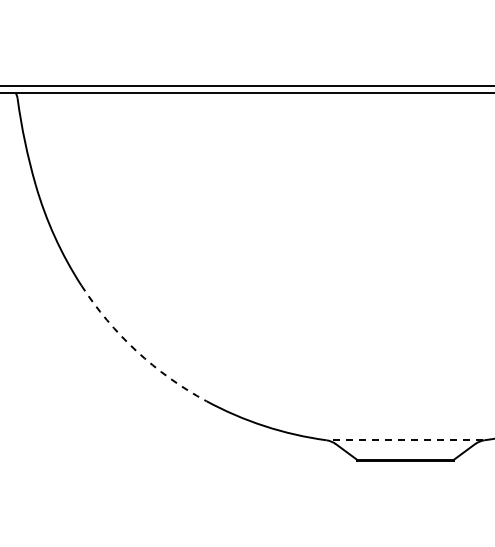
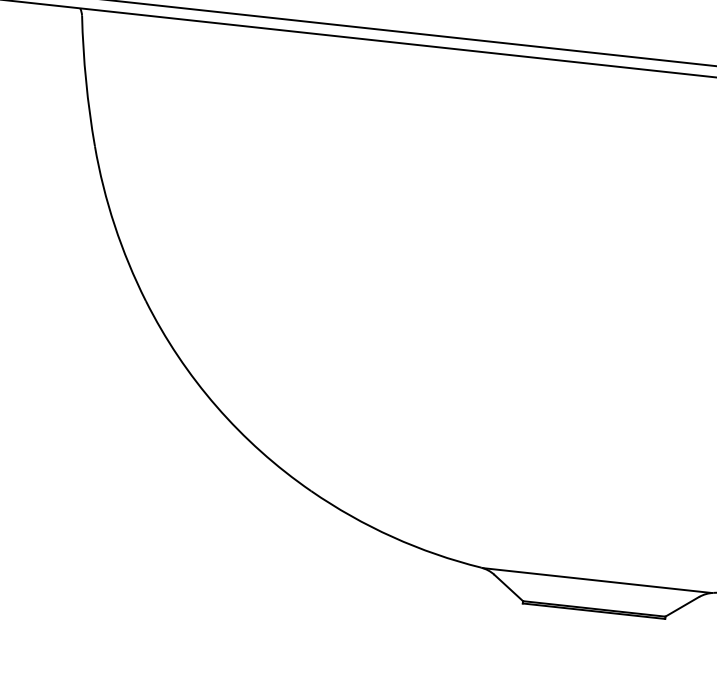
arc: (136, 351) -> (216, 406), dashed -> solid
line: (405, 440) -> (597, 580), dashed -> solid

